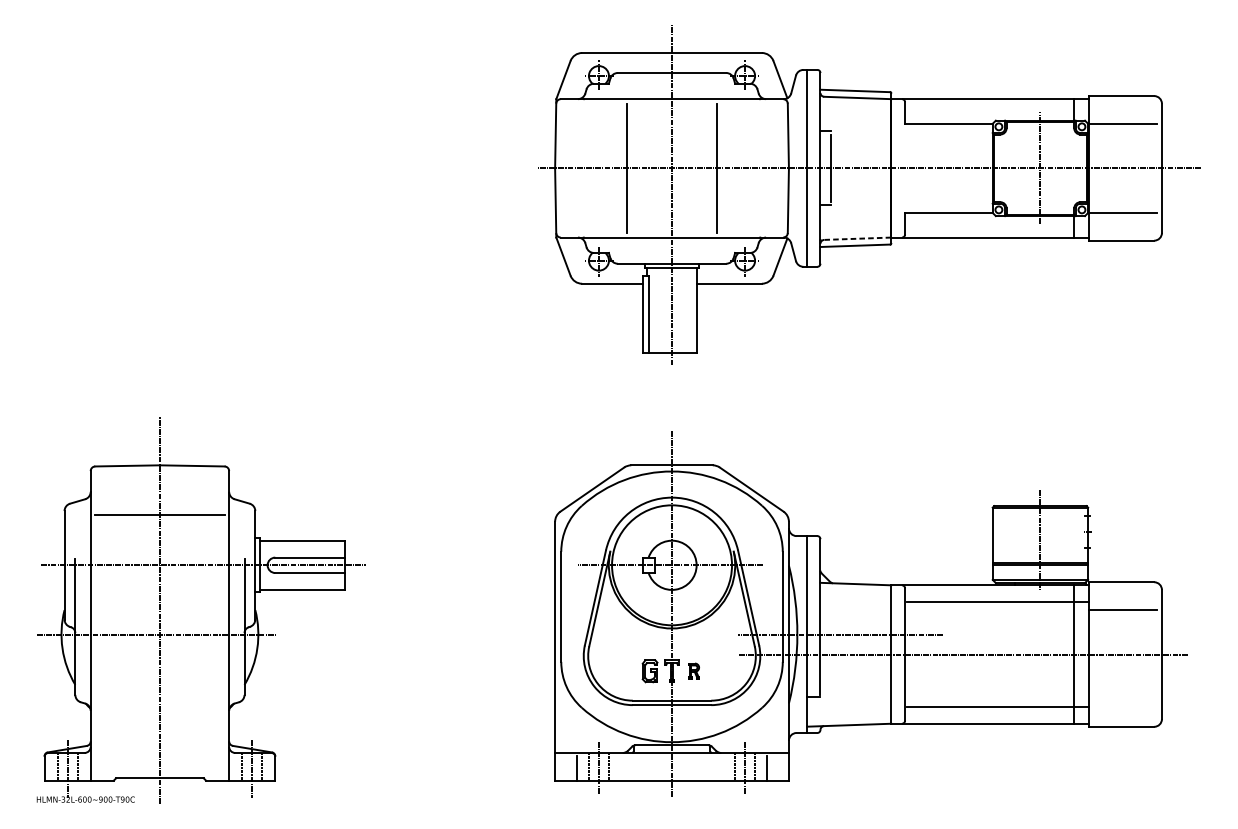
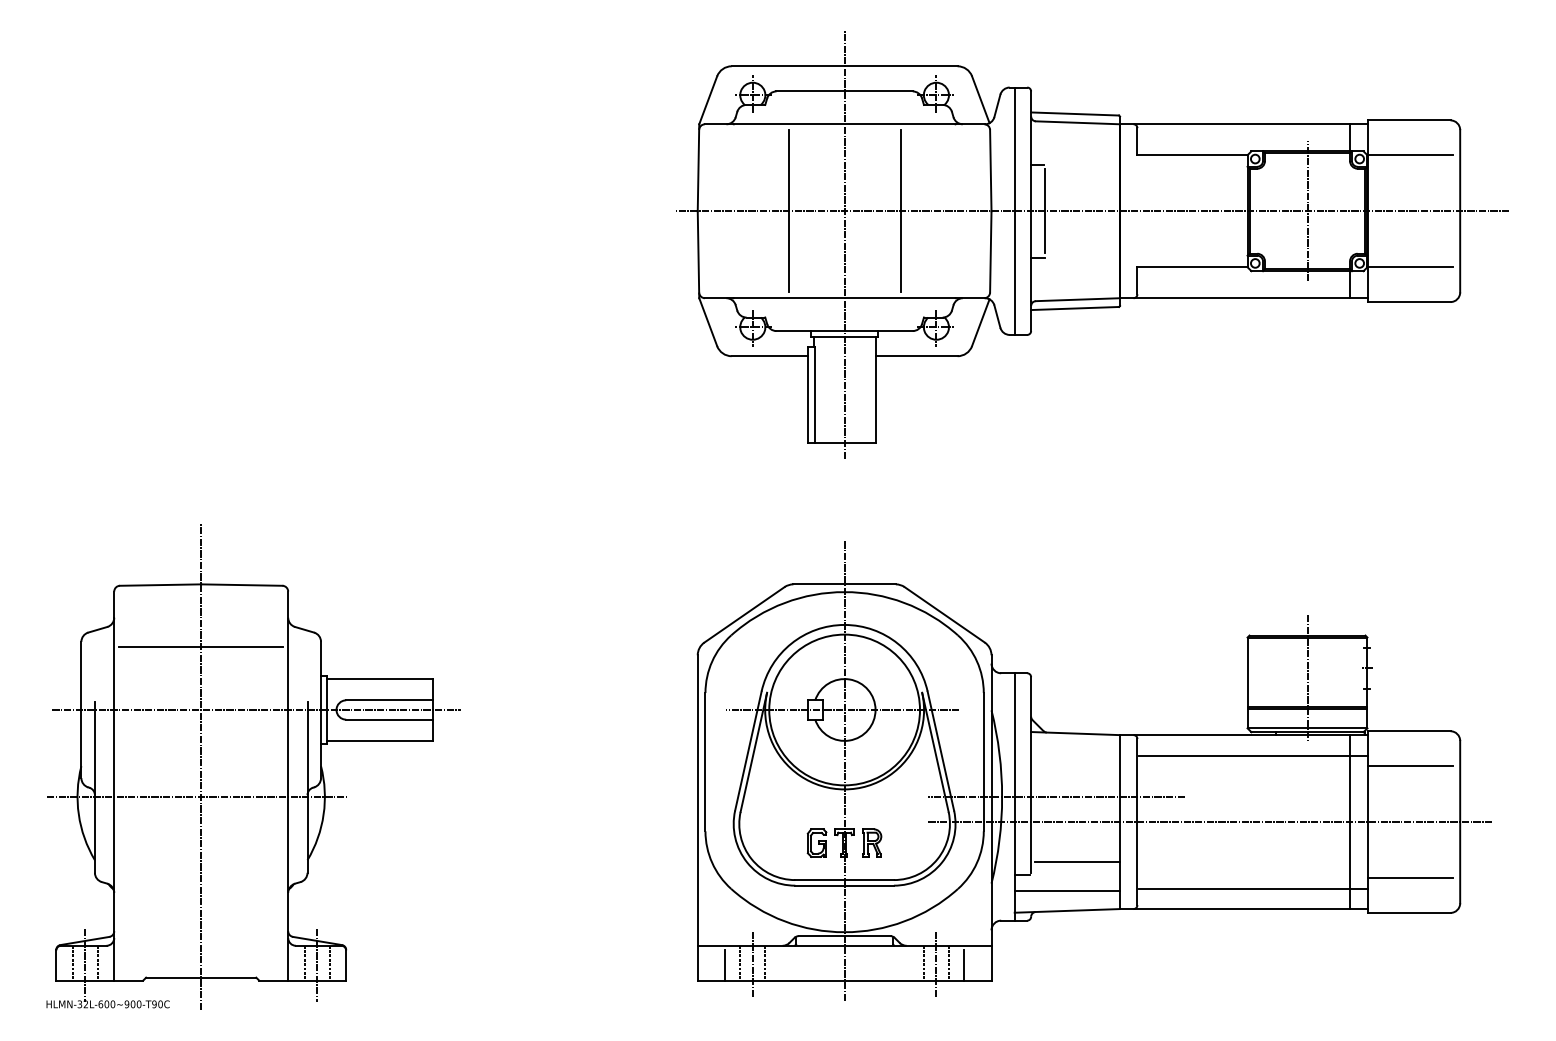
line: (857, 238) -> (1077, 299), dashed -> solid
part: (694, 670) -> (872, 842), size x1.43
line: (857, 685) -> (1077, 861), added
line: (1122, 699) -> (1410, 878), added
line: (849, 708) -> (1067, 890), added

